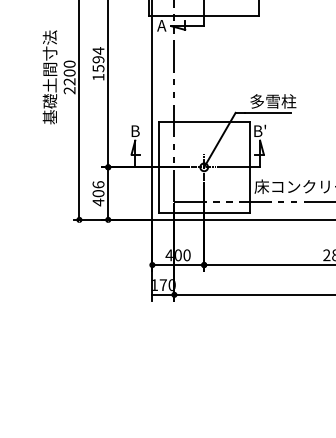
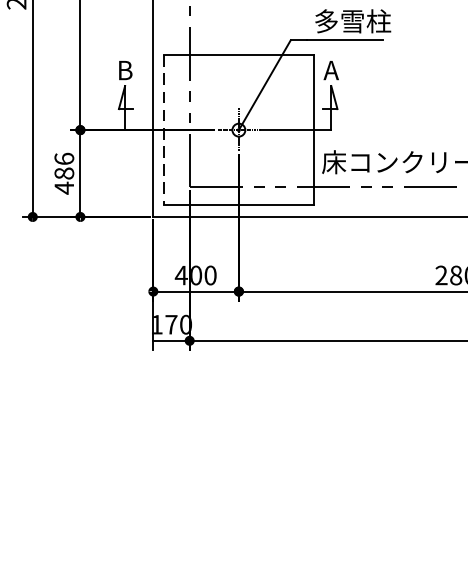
text: (260, 130) -> (331, 69), B' -> A
line: (158, 167) -> (163, 130), solid -> dashed
text: (98, 193) -> (64, 173), 406 -> 486

